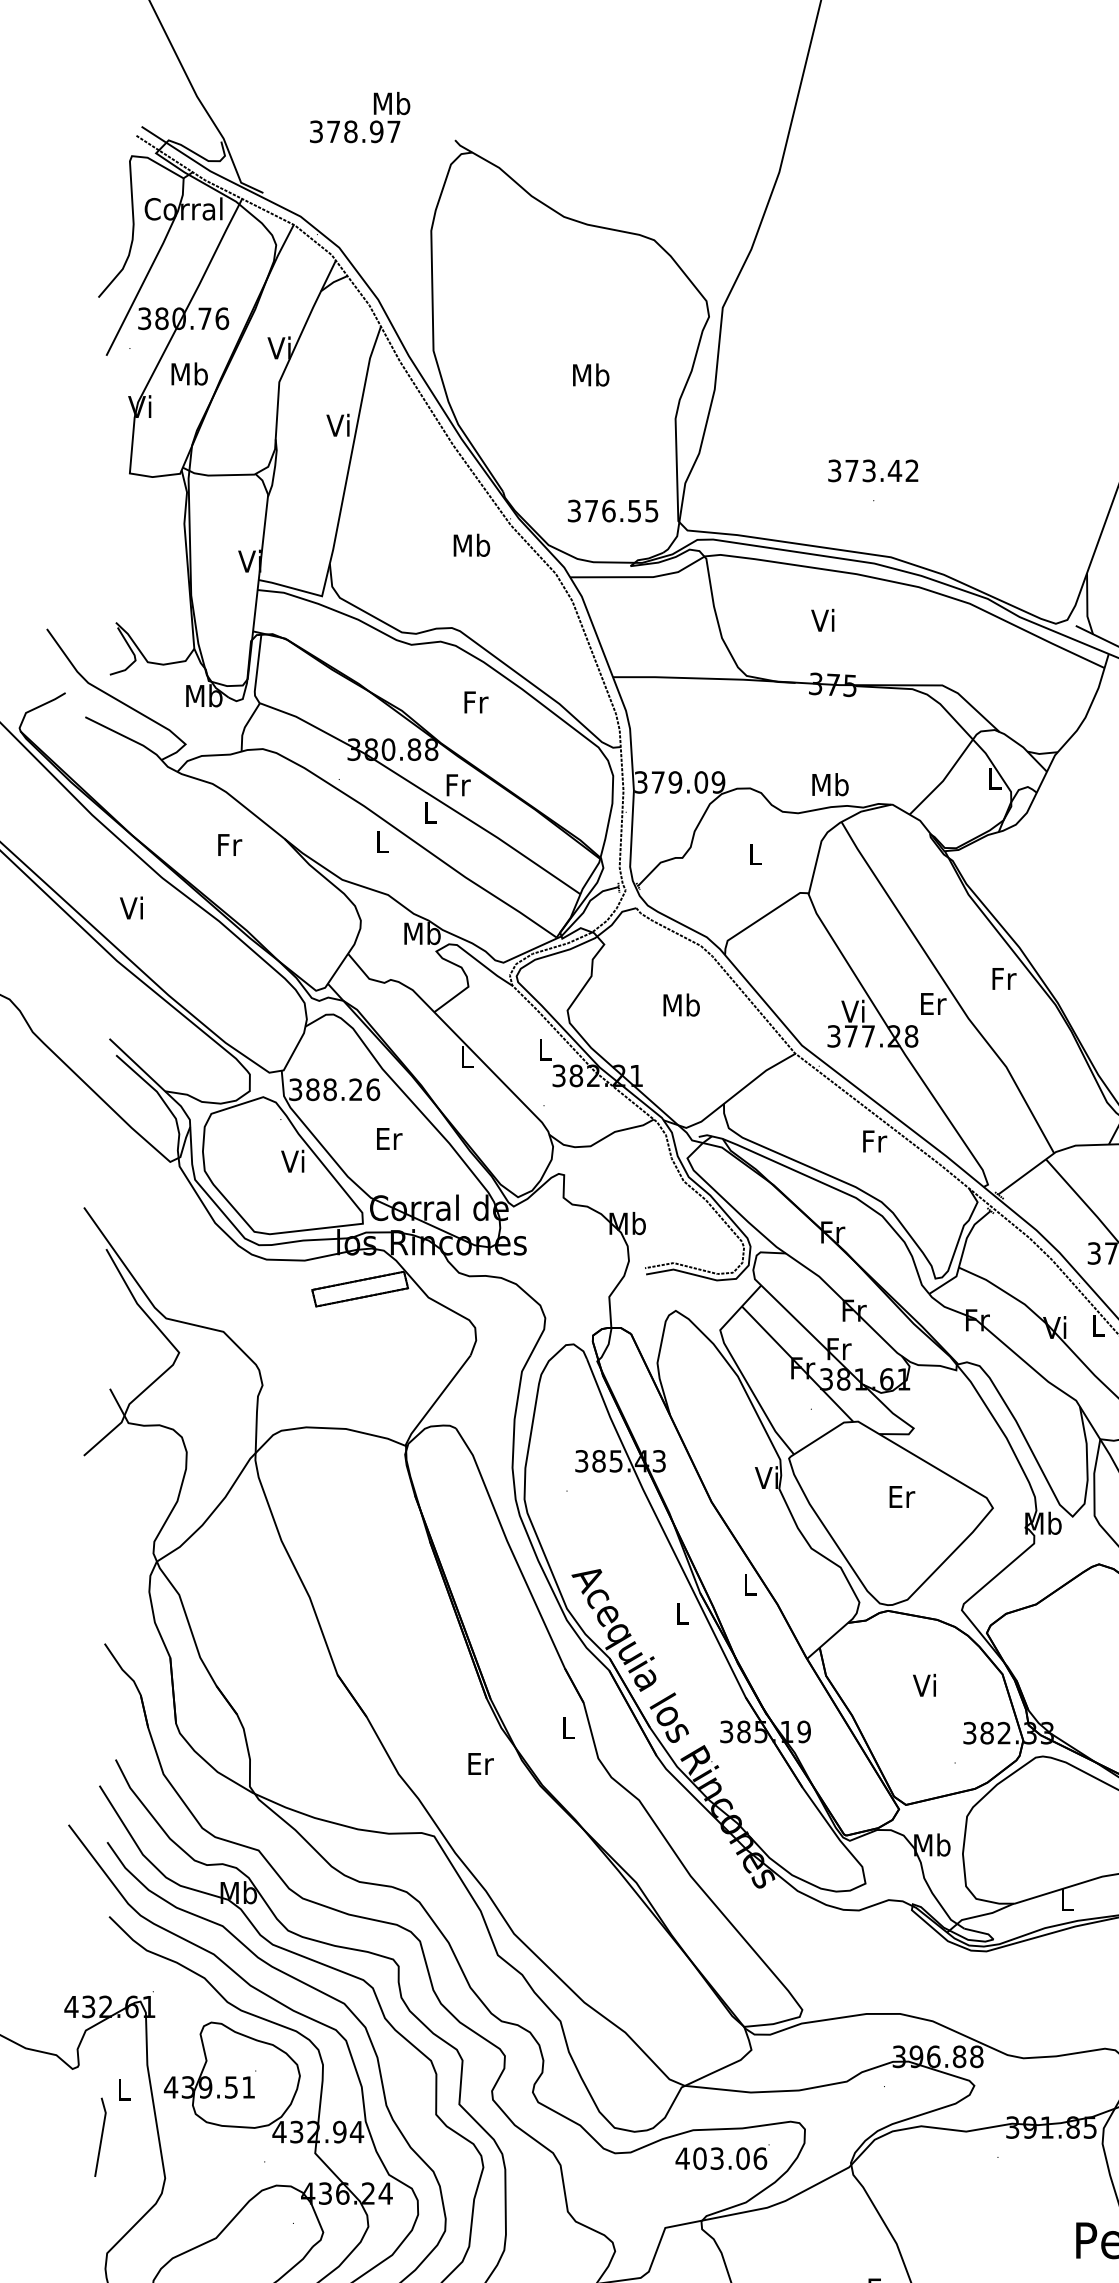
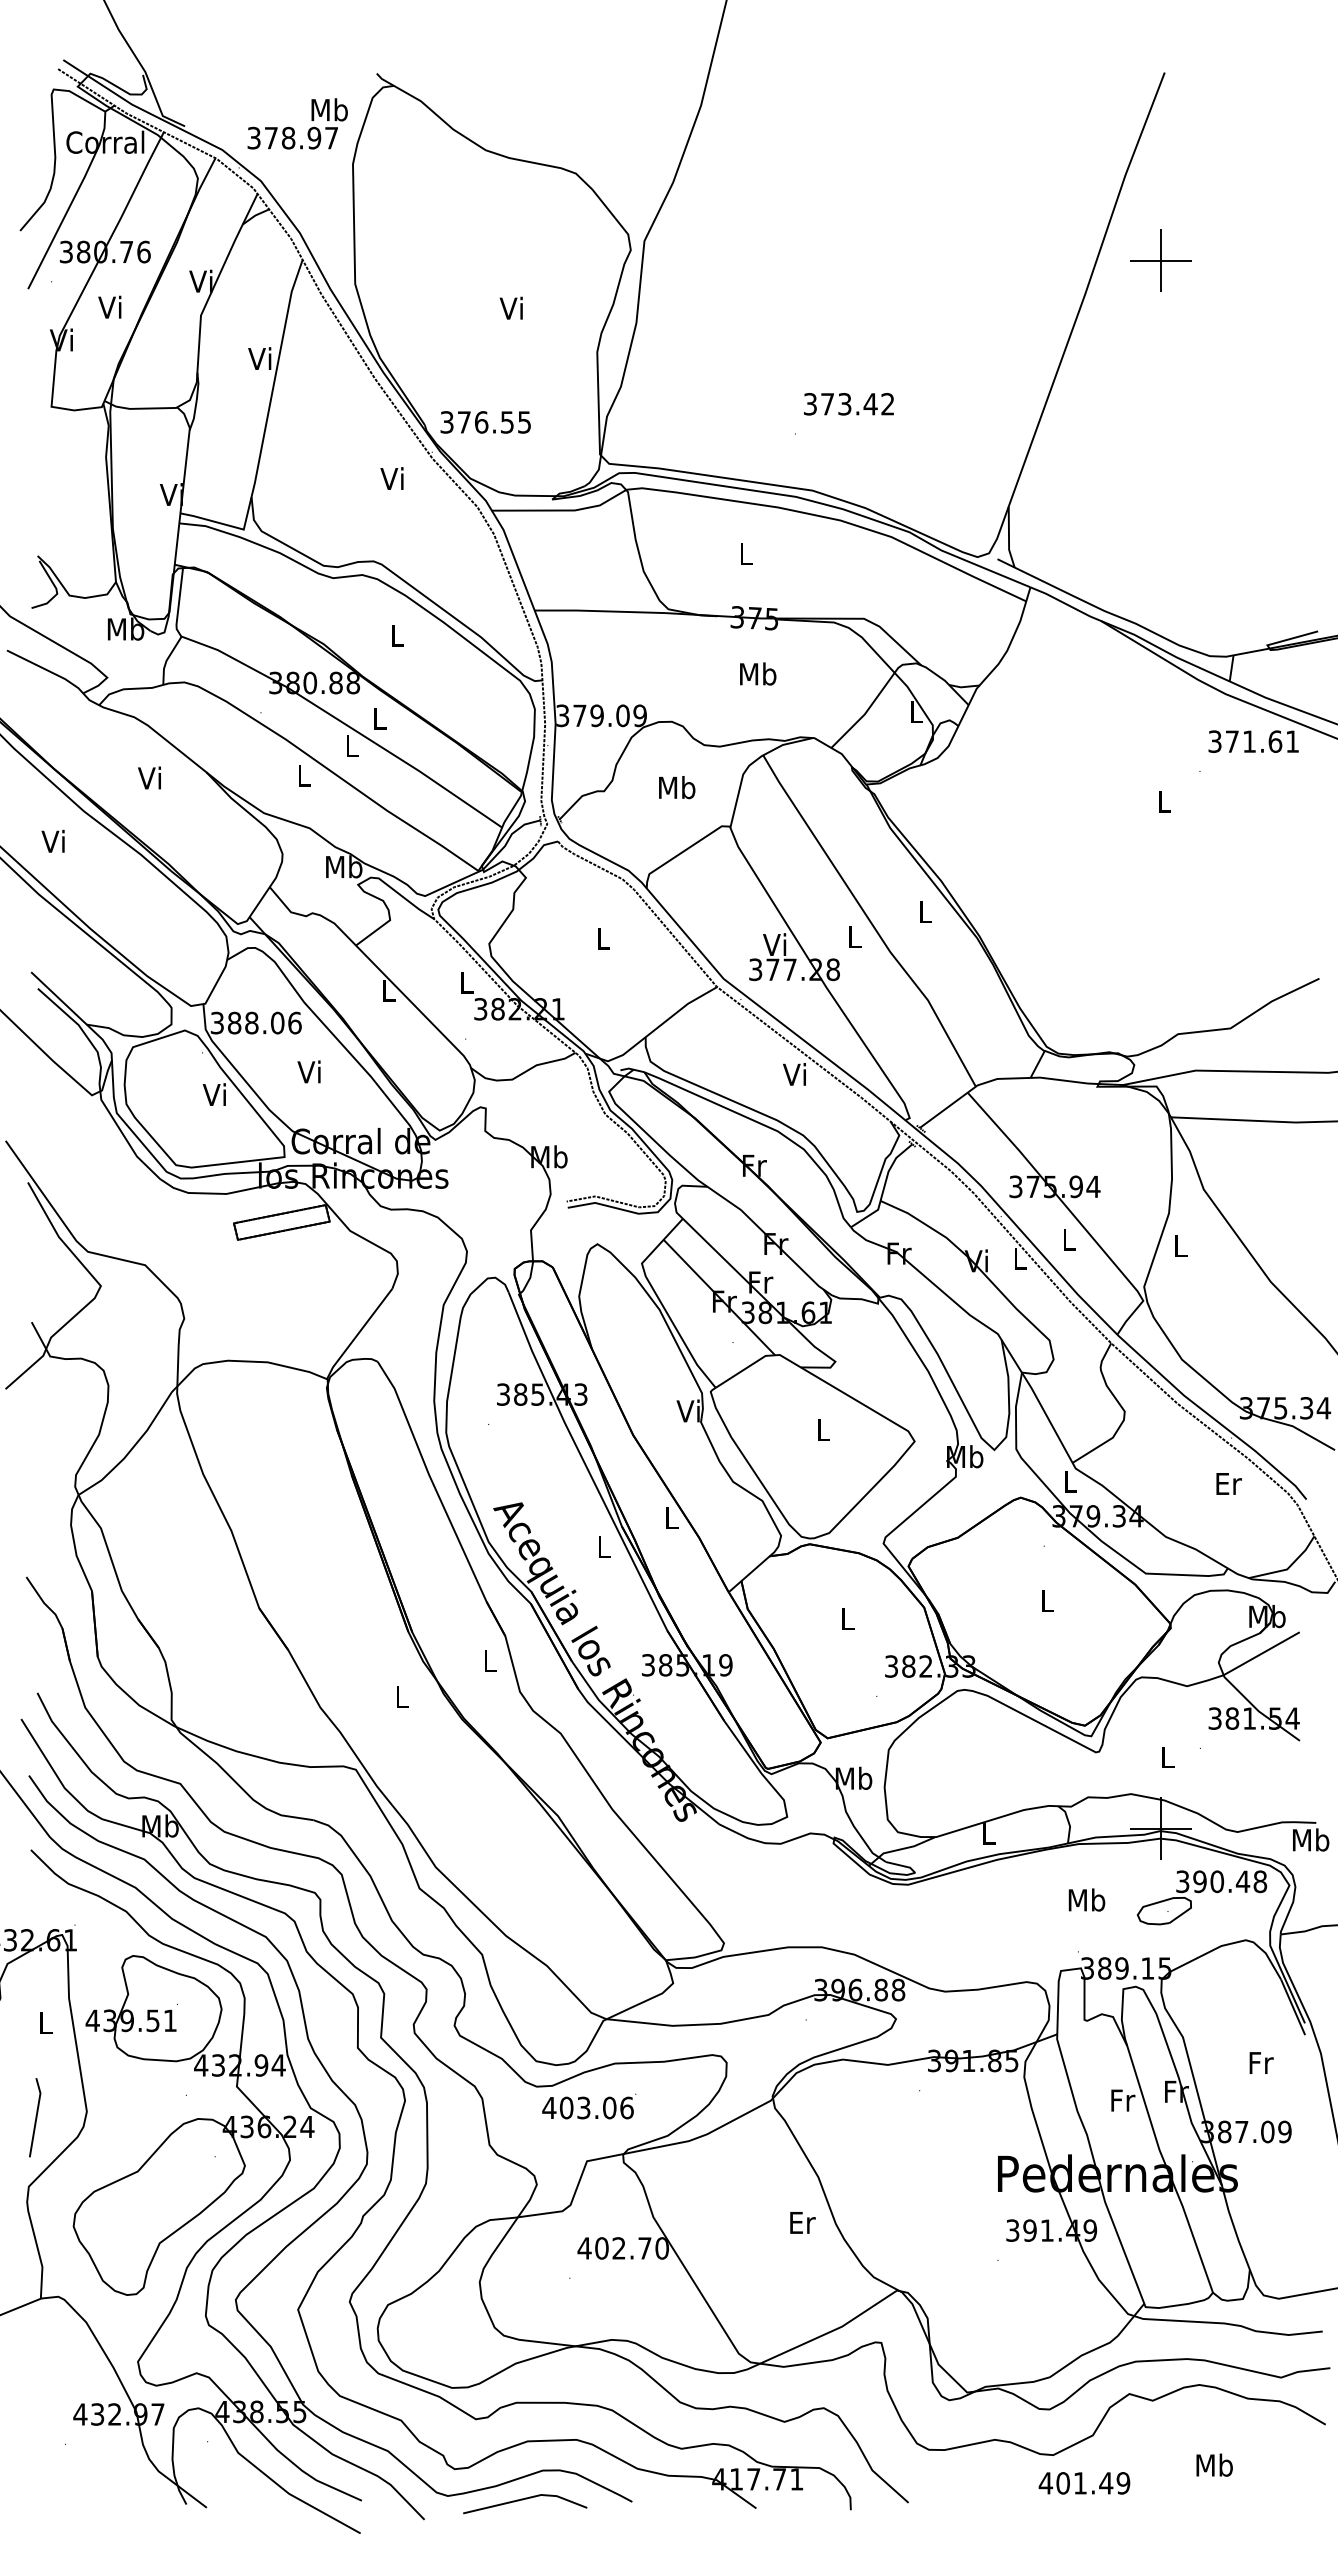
text: (359, 117) -> (297, 123), moved
text: (189, 373) -> (111, 306), Mb -> Vi
text: (590, 374) -> (512, 307), Mb -> Vi
text: (872, 471) -> (848, 404), moved
text: (612, 511) -> (485, 422), moved
text: (471, 545) -> (393, 478), Mb -> Vi
text: (821, 620) -> (743, 553), Vi -> L
text: (476, 702) -> (398, 635), Fr -> L
text: (830, 784) -> (758, 673), moved
text: (458, 785) -> (380, 718), Fr -> L
text: (228, 844) -> (150, 777), Fr -> Vi
text: (755, 854) -> (677, 787), L -> Mb
text: (1004, 979) -> (926, 912), Fr -> L
text: (681, 1004) -> (603, 937), Mb -> L
text: (933, 1004) -> (855, 937), Er -> L
text: (355, 1089) -> (277, 1022), 388.26 -> 388.06
text: (388, 1138) -> (310, 1071), Er -> Vi
text: (873, 1141) -> (795, 1074), Fr -> Vi
text: (901, 1497) -> (823, 1430), Er -> L
text: (923, 1685) -> (845, 1618), Vi -> L
text: (480, 1764) -> (402, 1697), Er -> L
line: (100, 2137) -> (35, 2117), moved
text: (722, 2157) -> (589, 2106), moved

